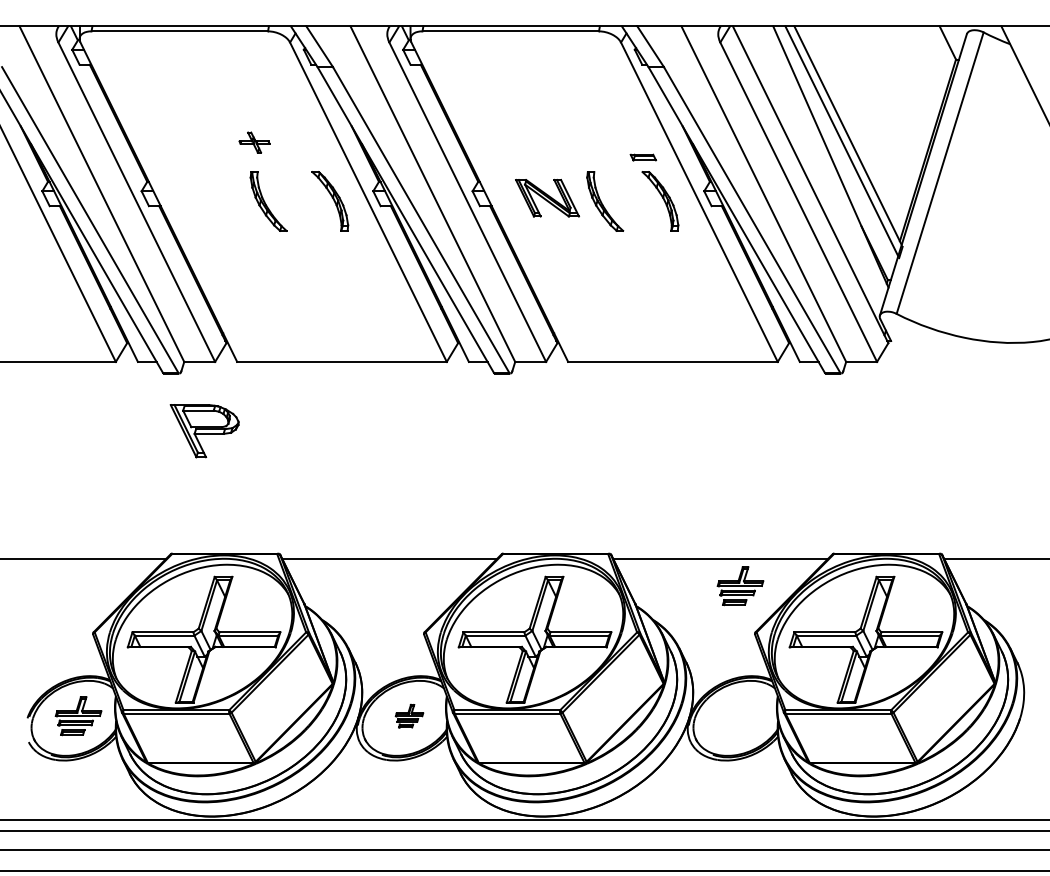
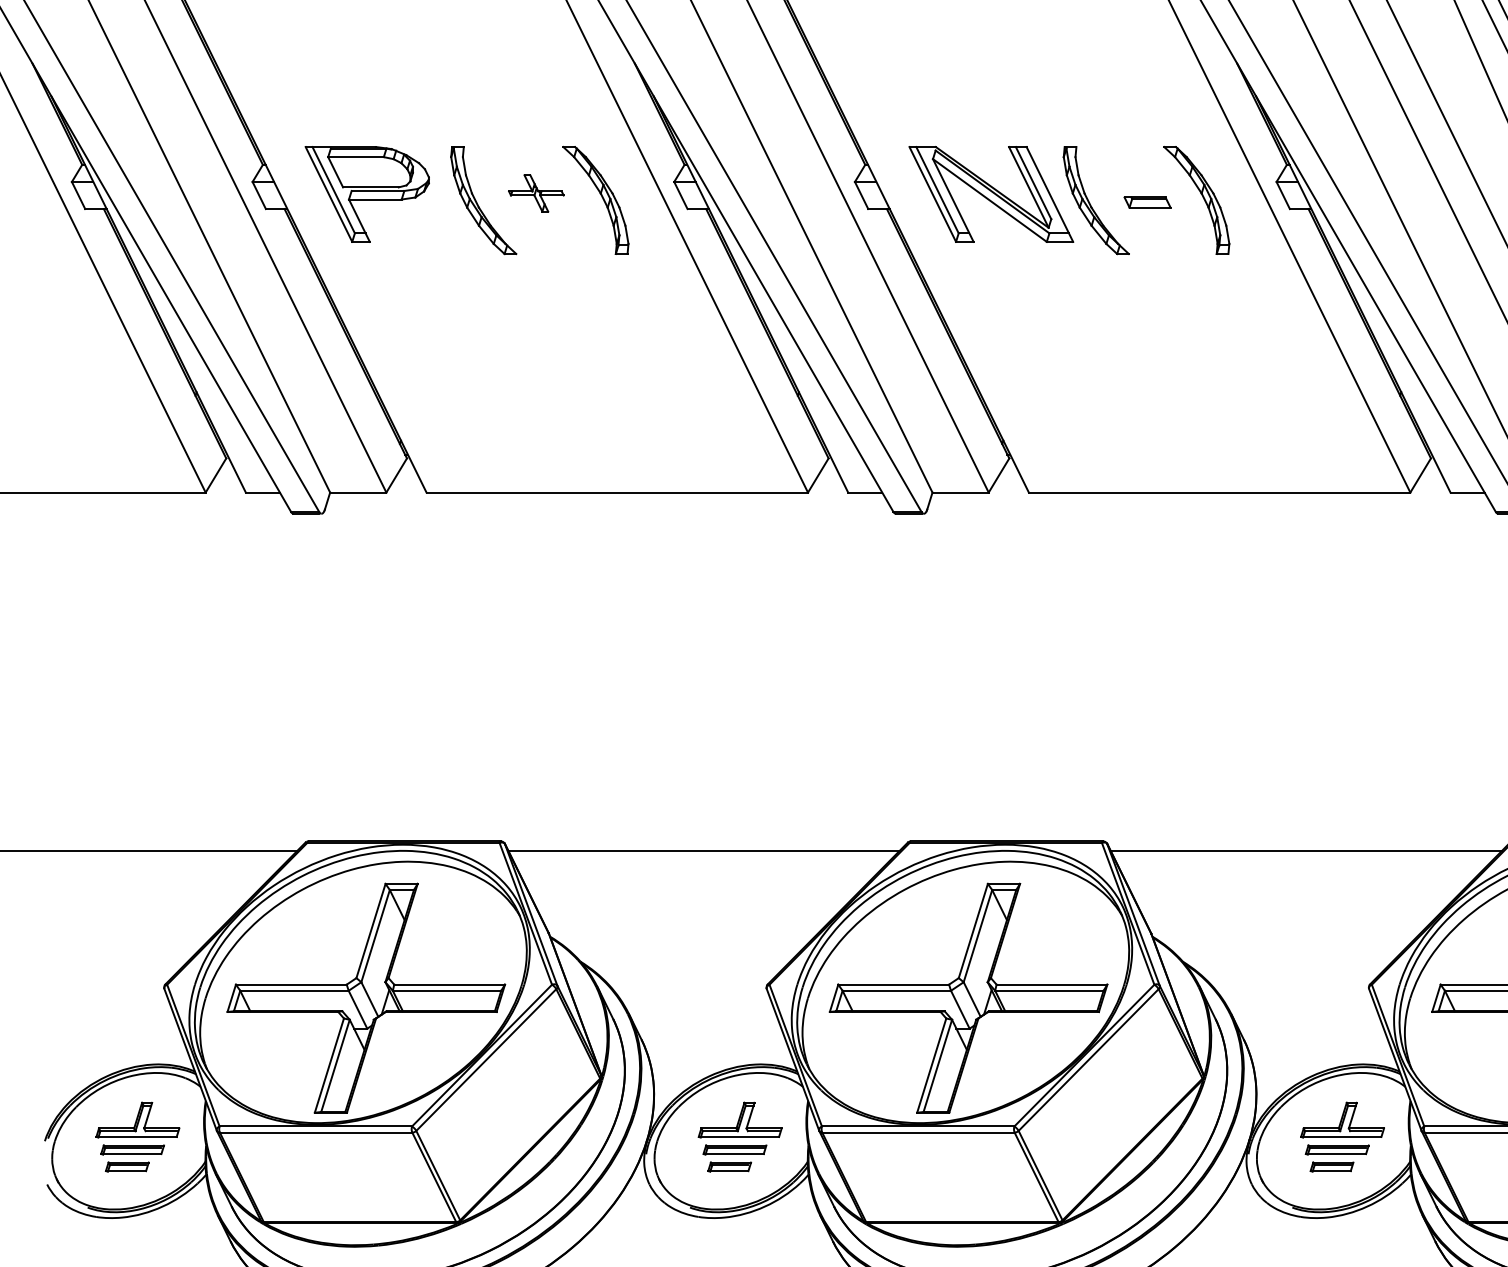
part: (254, 142) -> (536, 193), moved
part: (642, 157) -> (1145, 202), moved
part: (547, 198) -> (991, 195), size x1.43
part: (204, 431) -> (366, 195), moved
part: (740, 586) -> (1342, 1137), moved
part: (409, 716) -> (740, 1137), size x1.67

